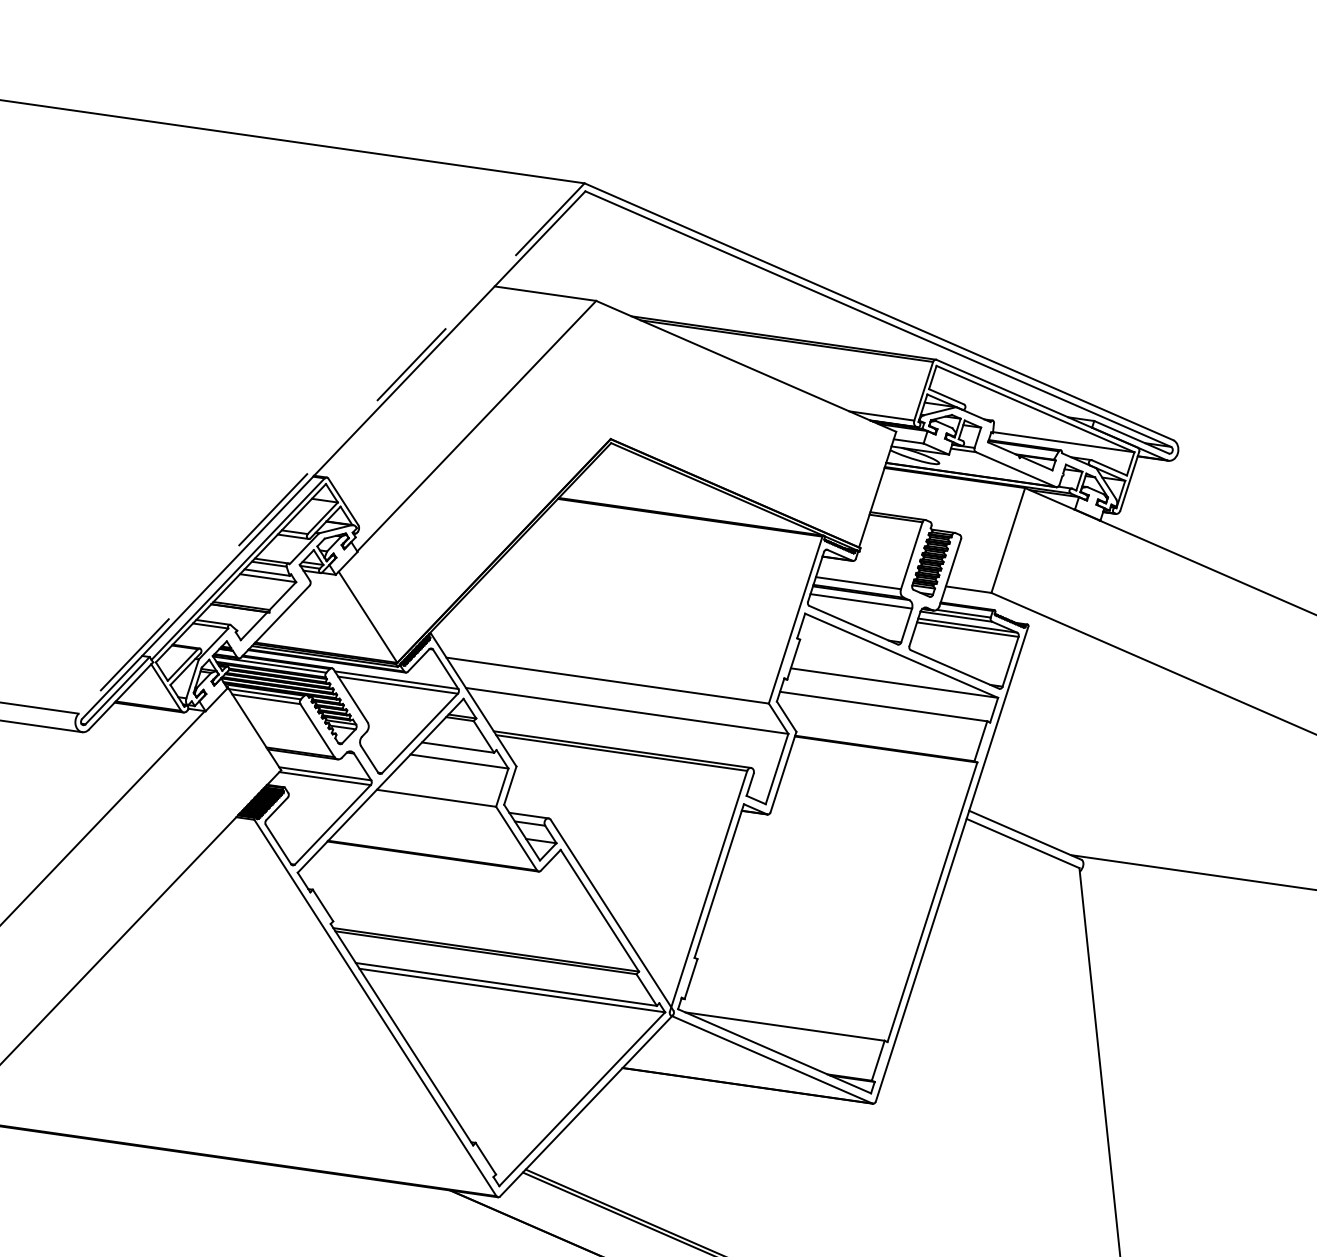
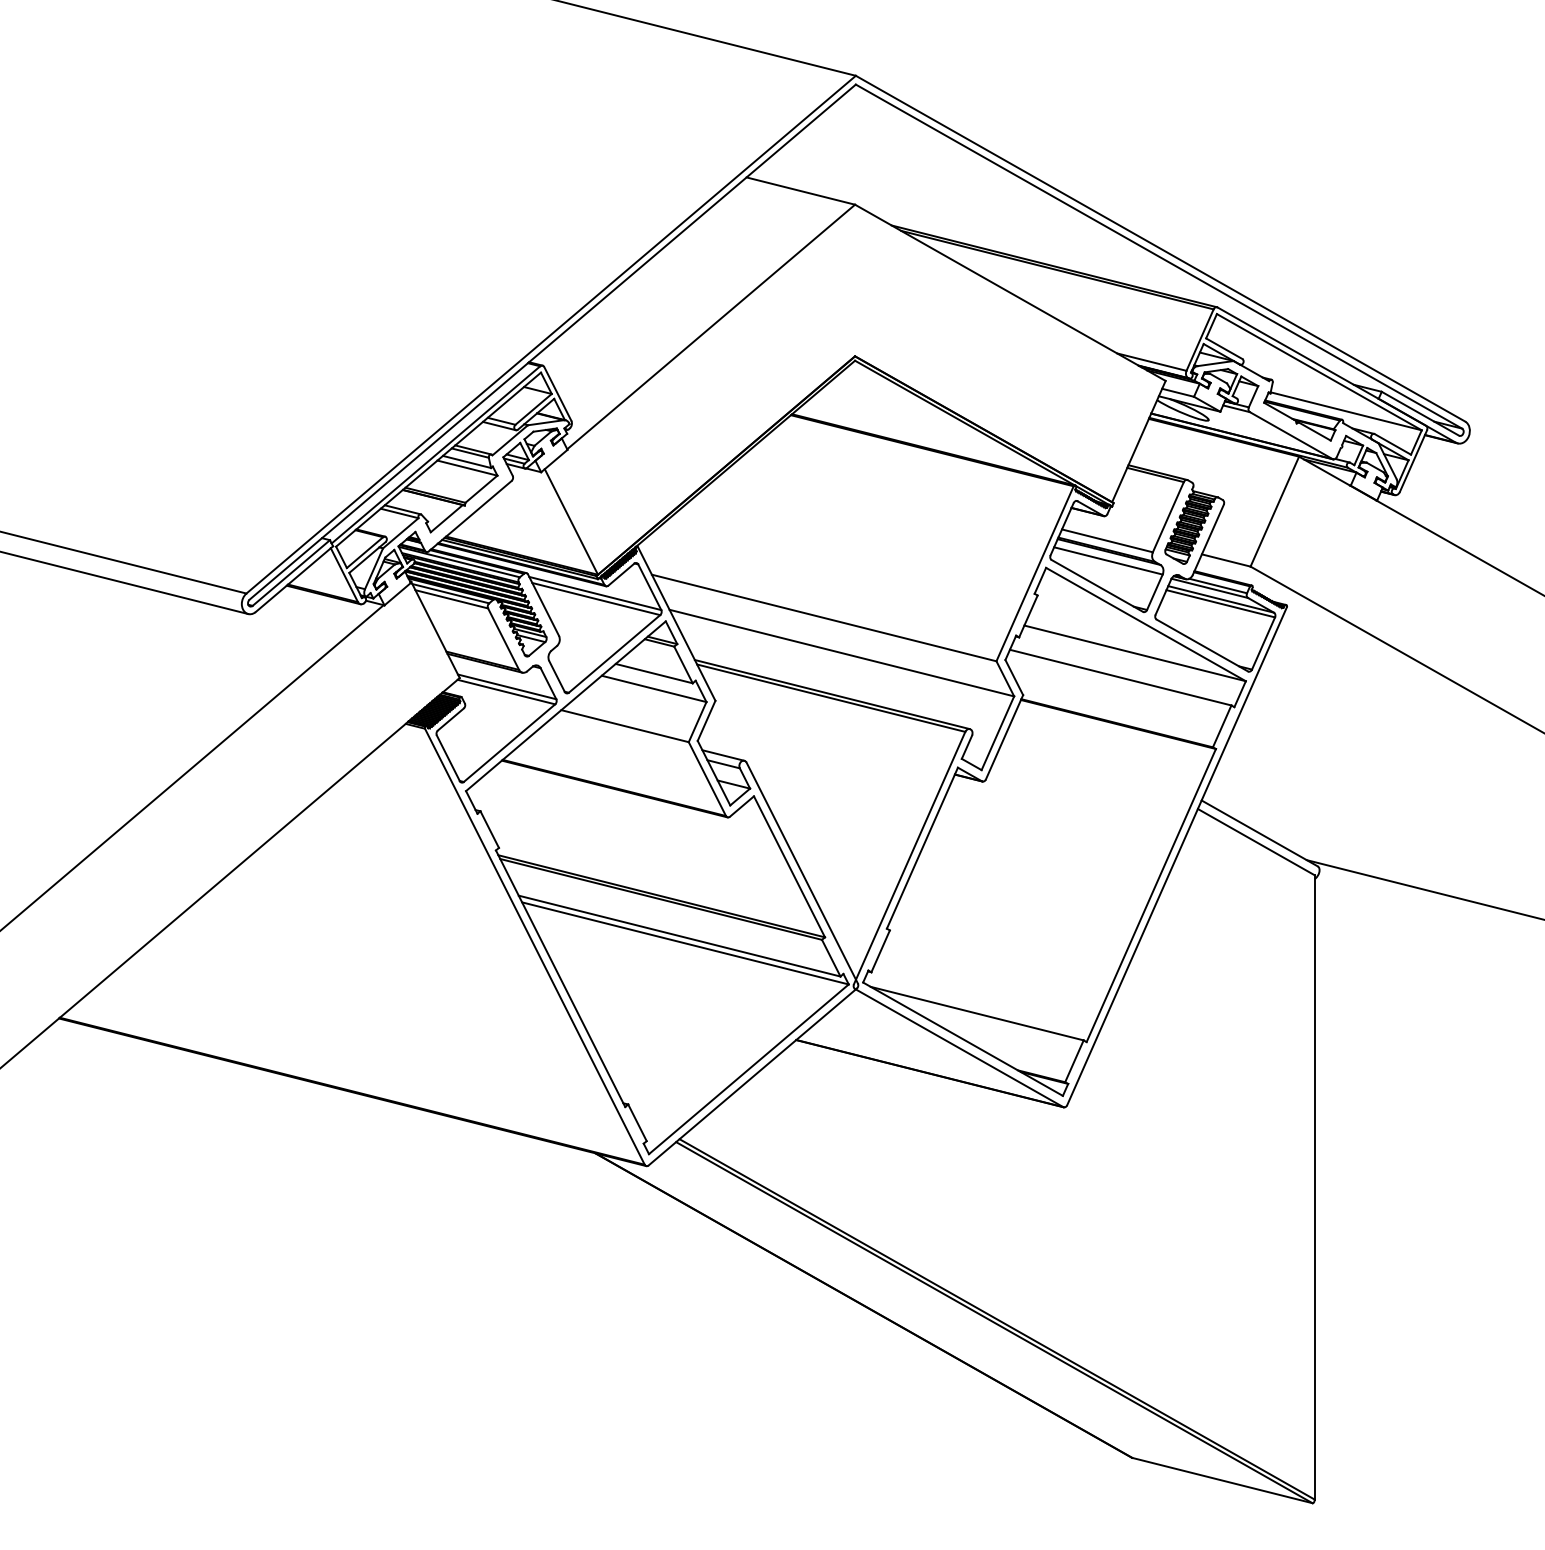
line: (331, 448) -> (551, 334), dashed -> solid

